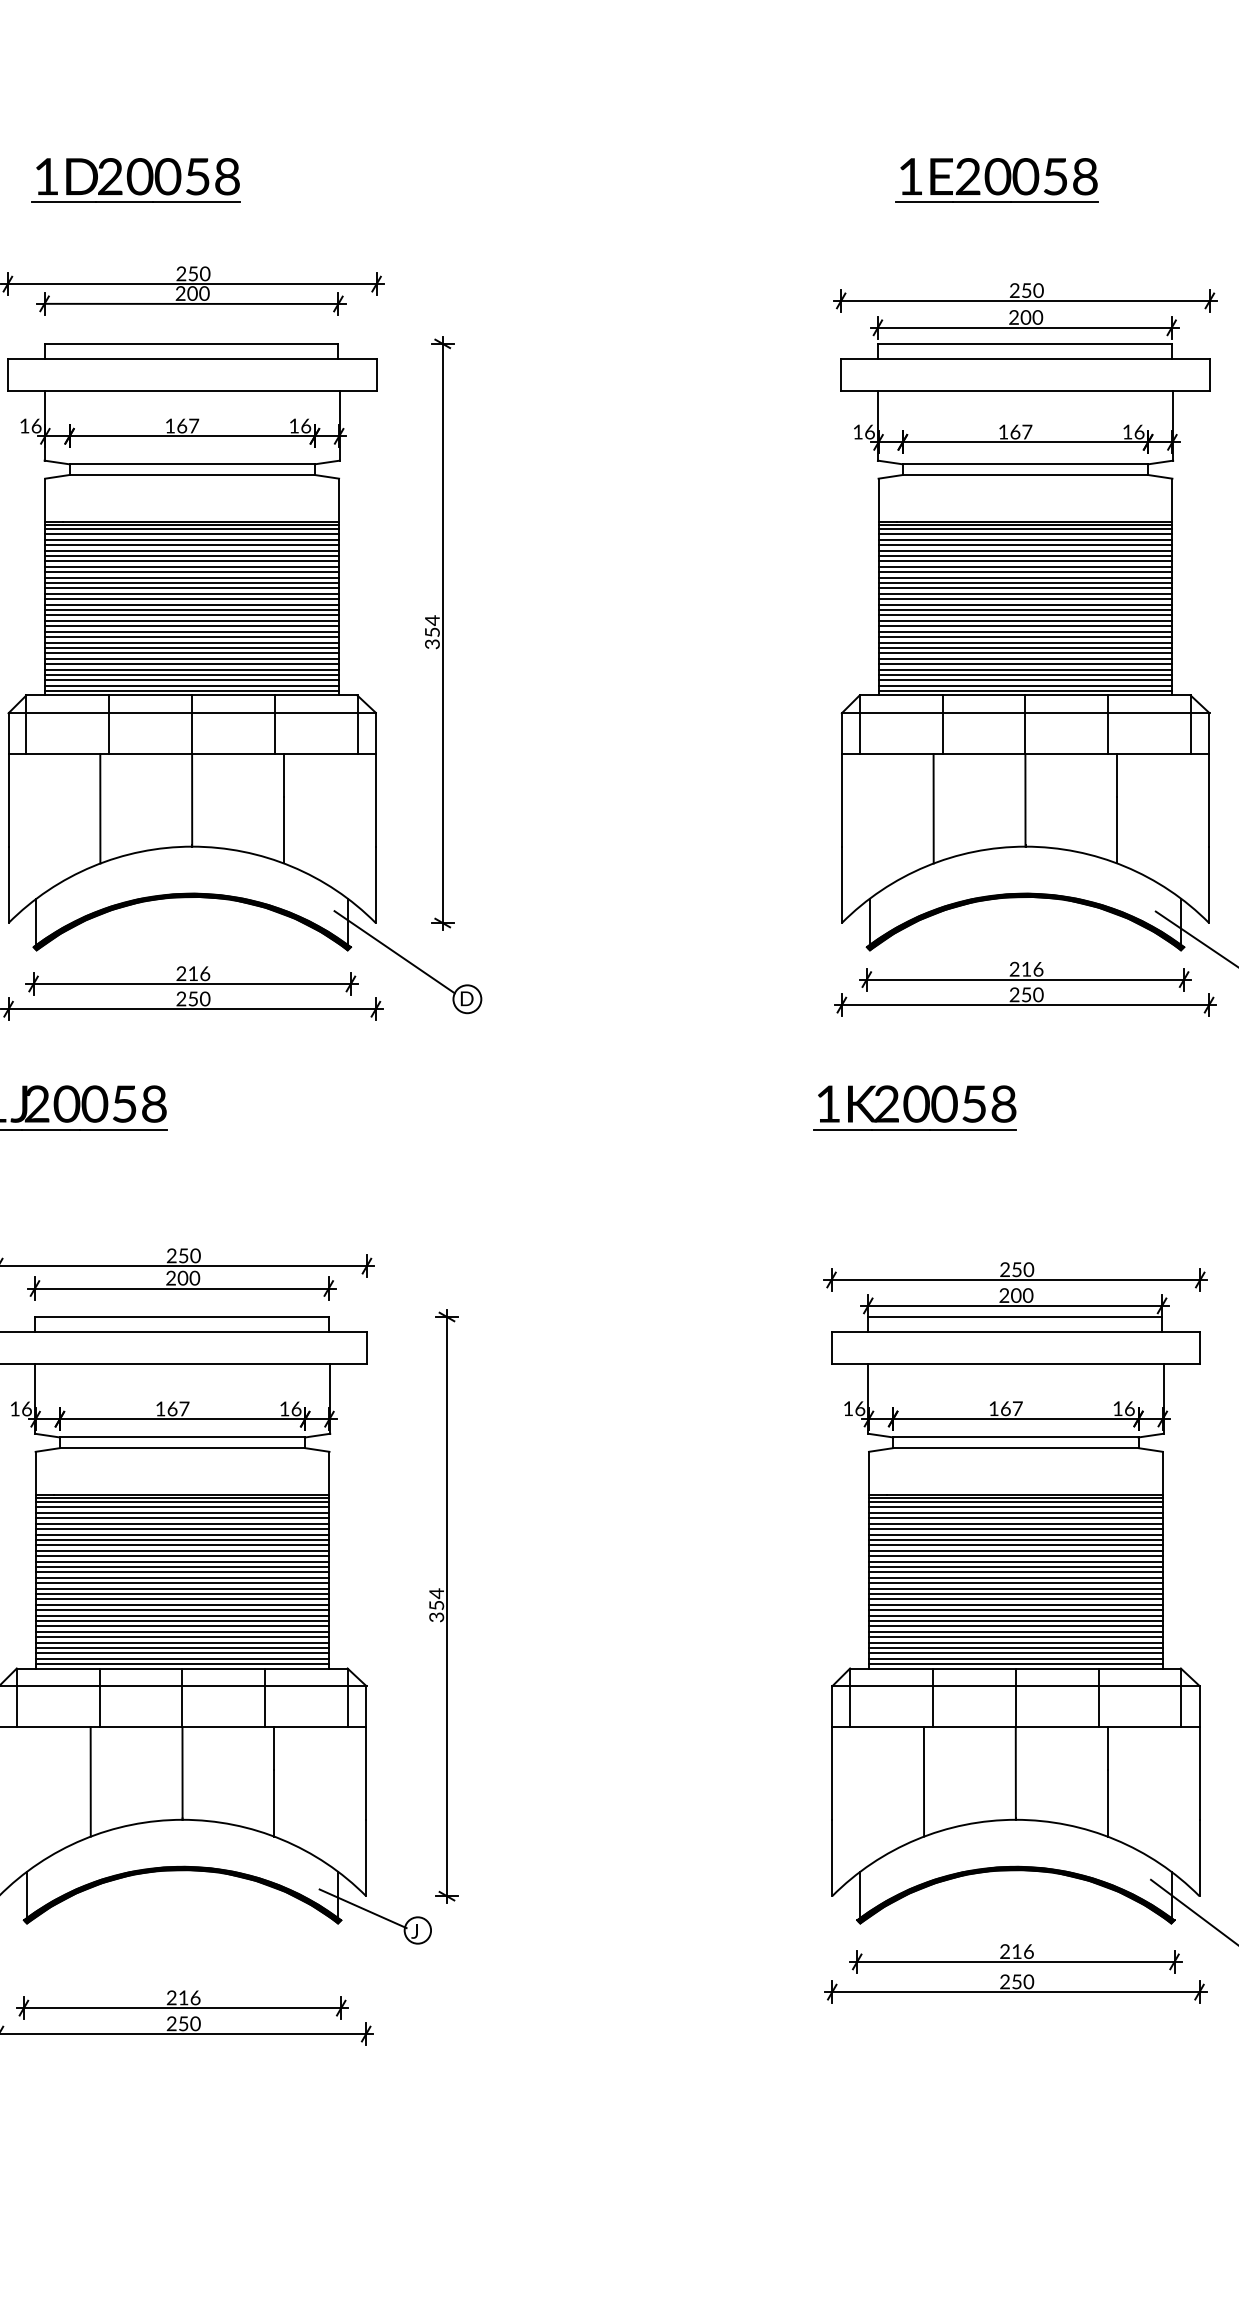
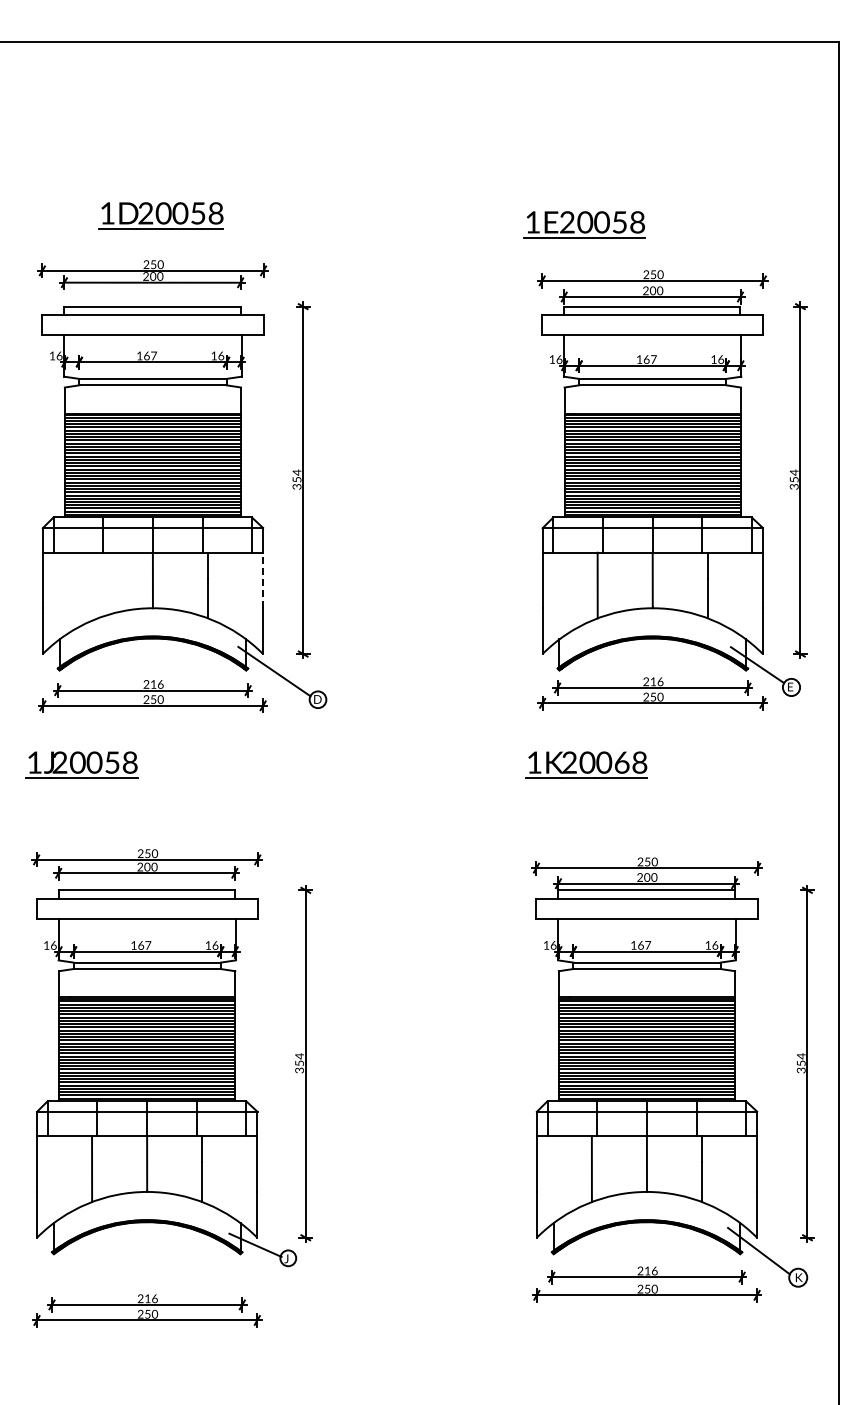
part: (134, 180) -> (160, 215), moved
part: (996, 180) -> (584, 224), moved
line: (376, 800) -> (263, 580), solid -> dashed
line: (99, 808) -> (97, 585), removed
text: (973, 1103) -> (621, 762), 058 -> 068

